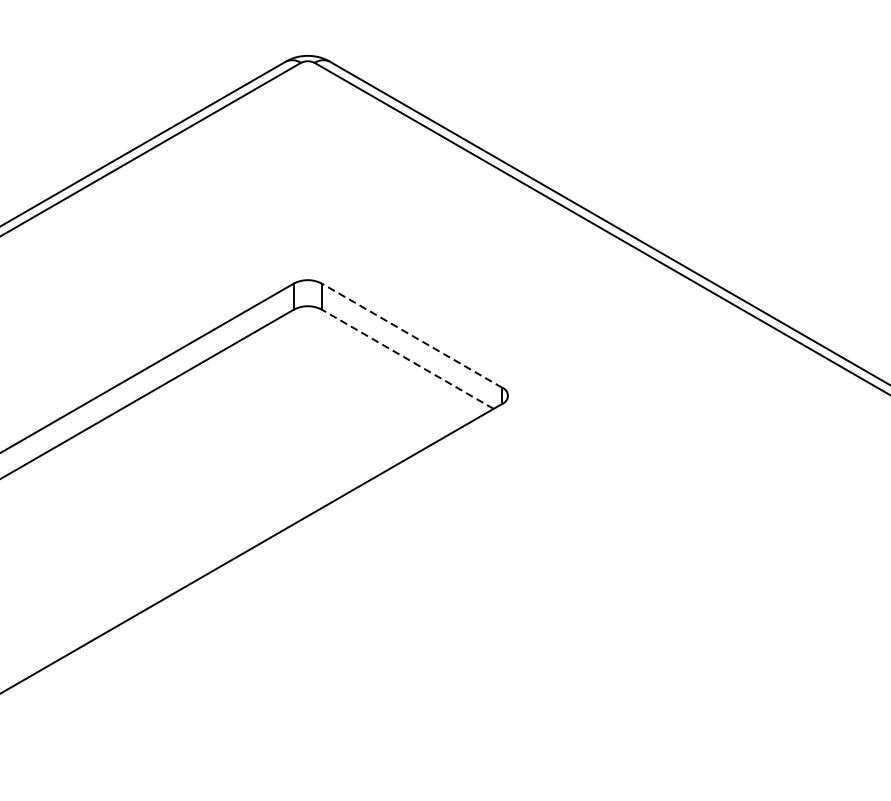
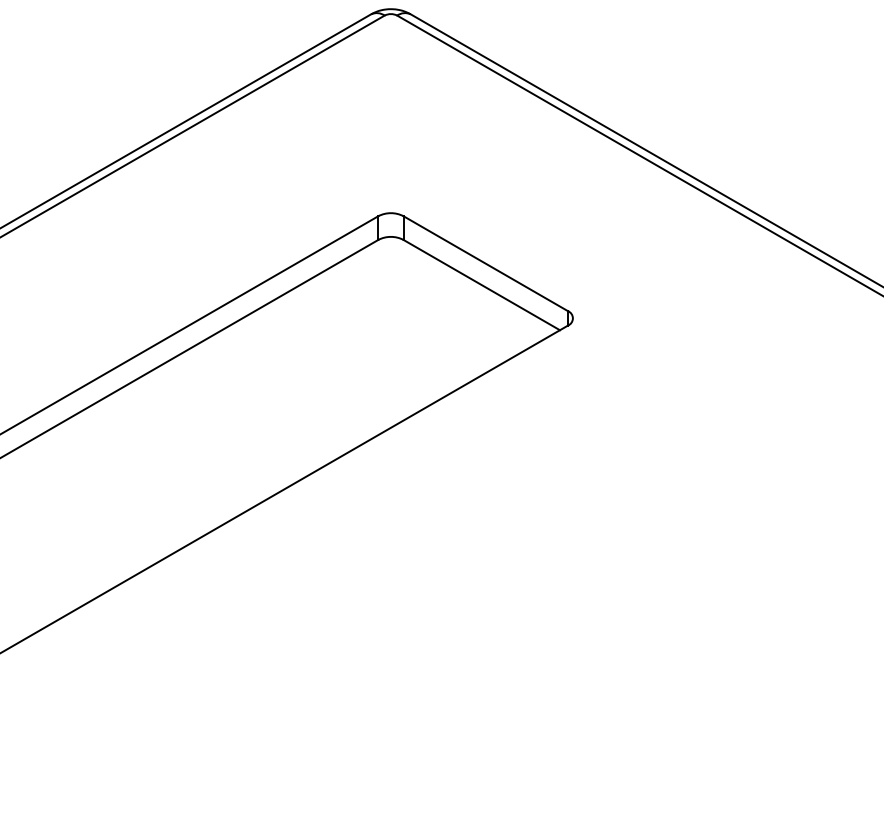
line: (411, 335) -> (485, 263), dashed -> solid
line: (407, 358) -> (481, 284), dashed -> solid

